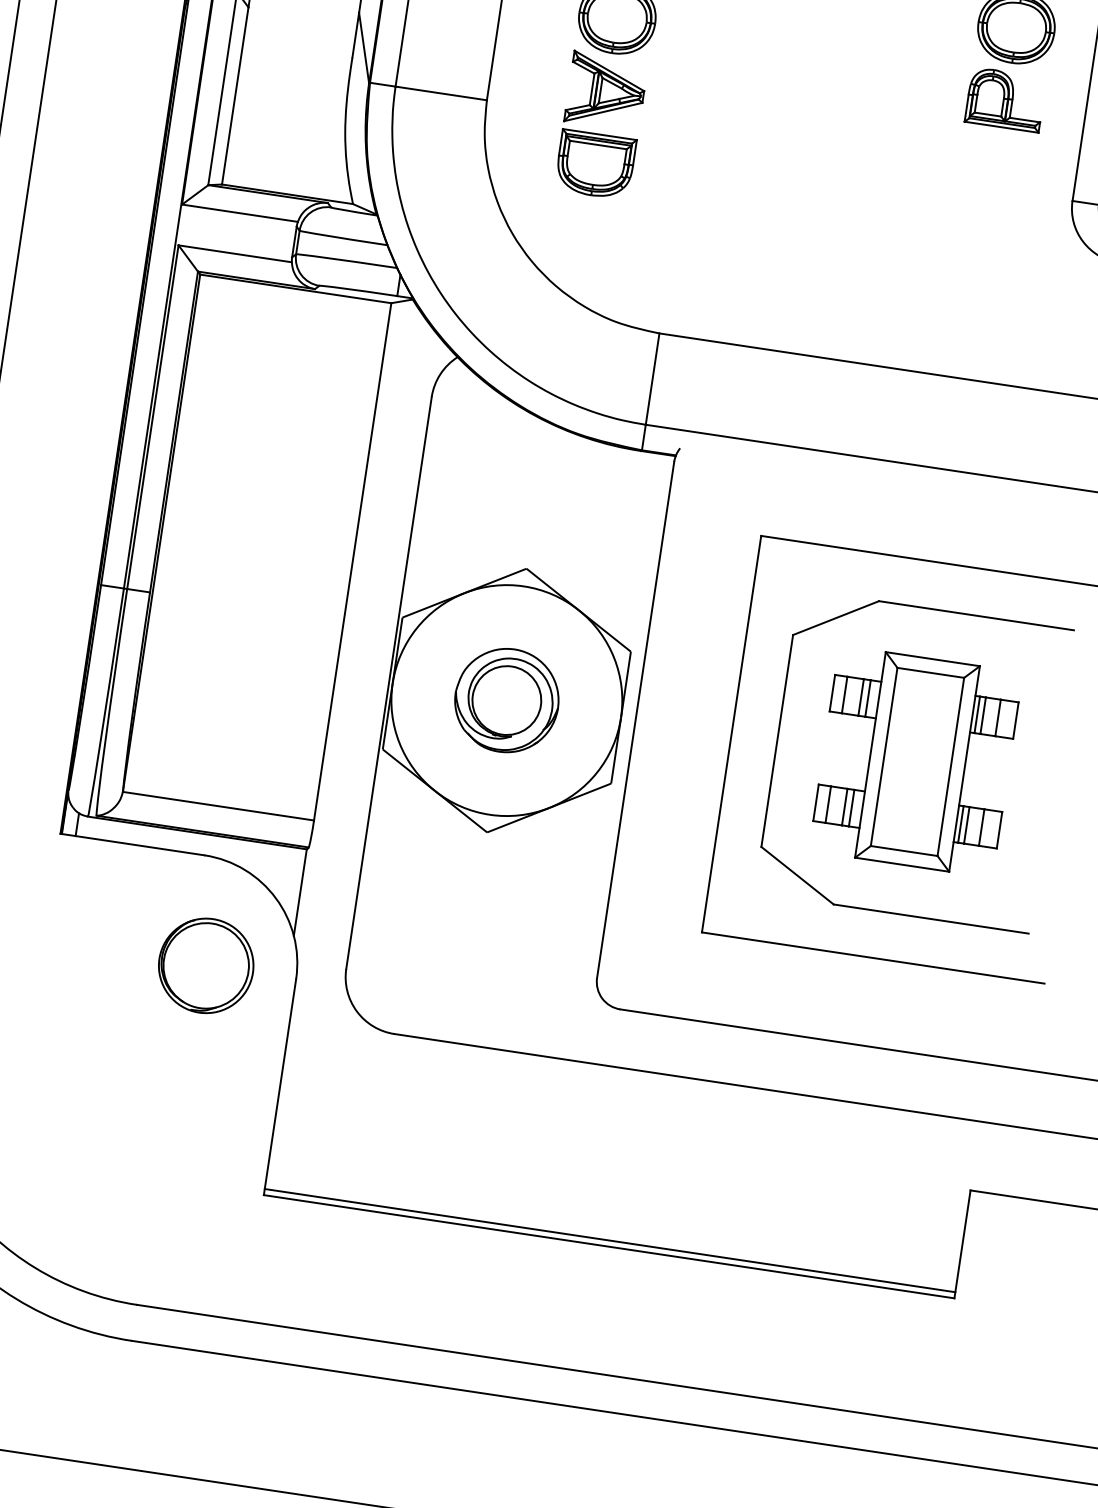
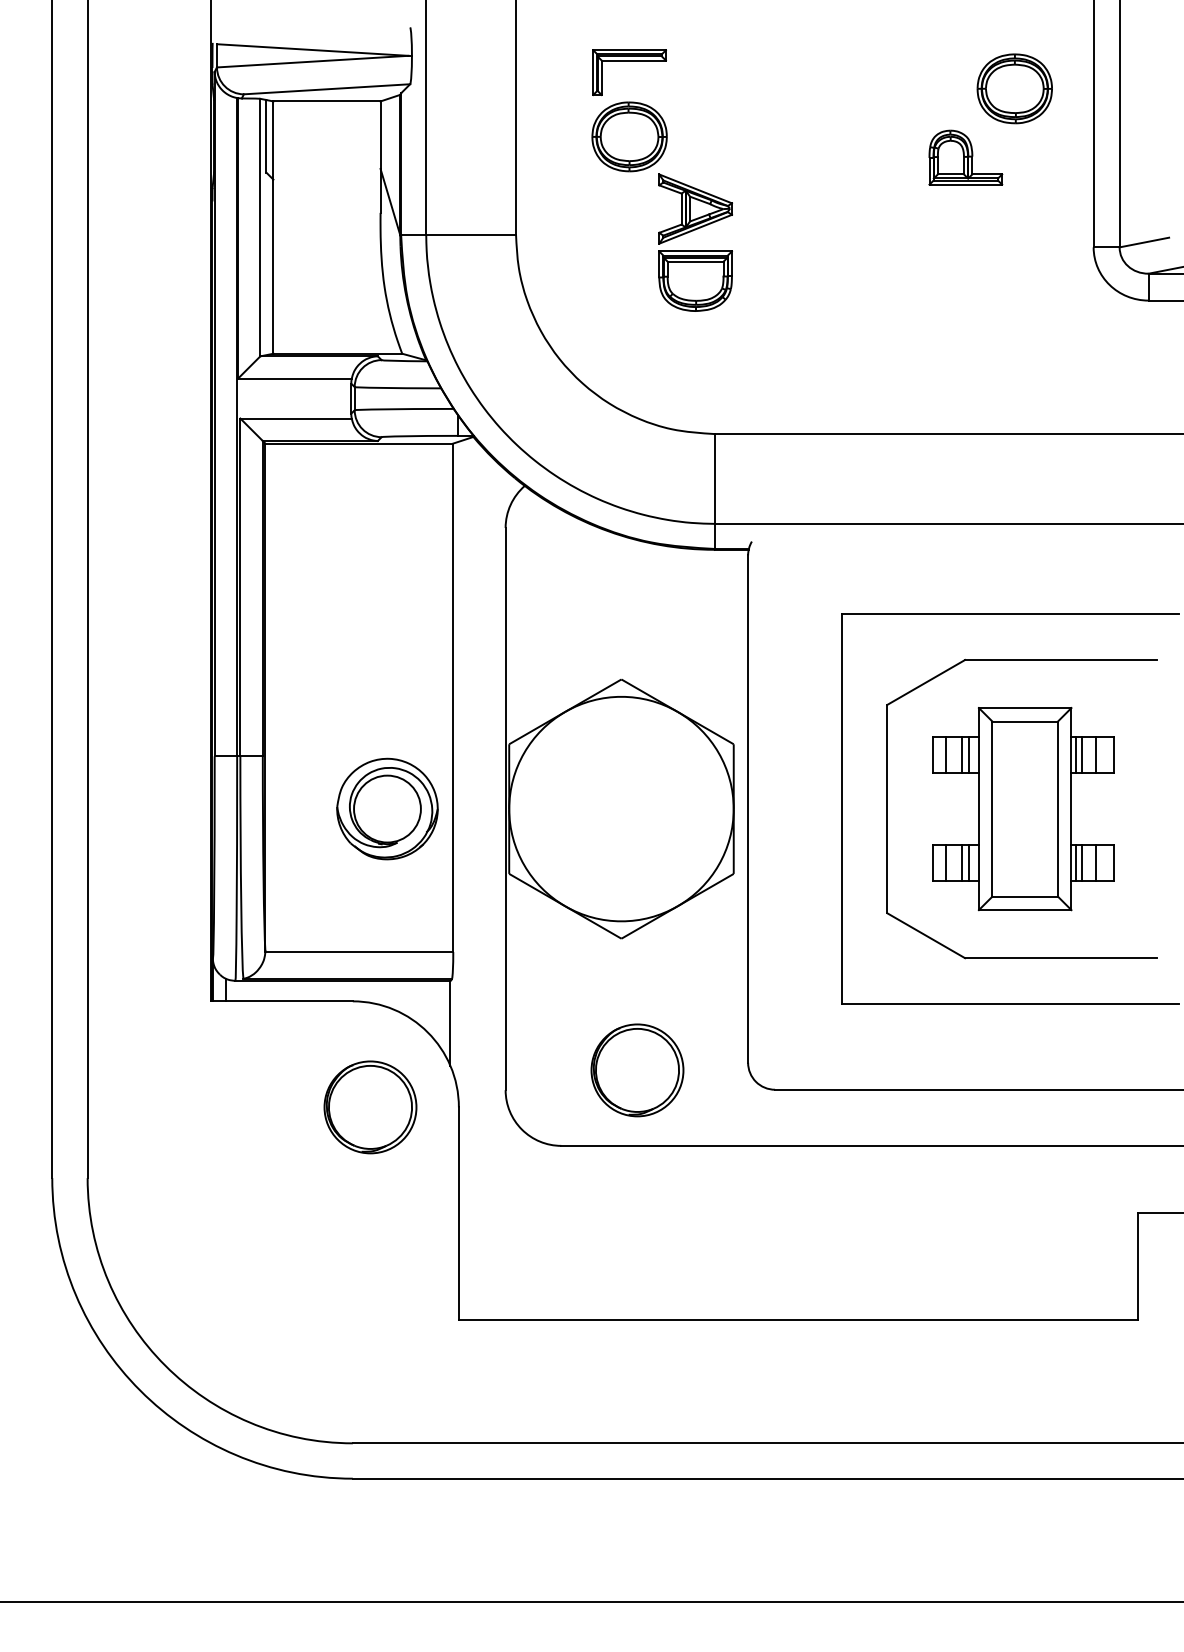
part: (1005, 99) -> (965, 157), moved
part: (599, 133) -> (695, 250), moved
part: (506, 699) -> (387, 808), moved
part: (483, 968) -> (637, 1070), added
line: (609, 1240) -> (797, 1313), removed

